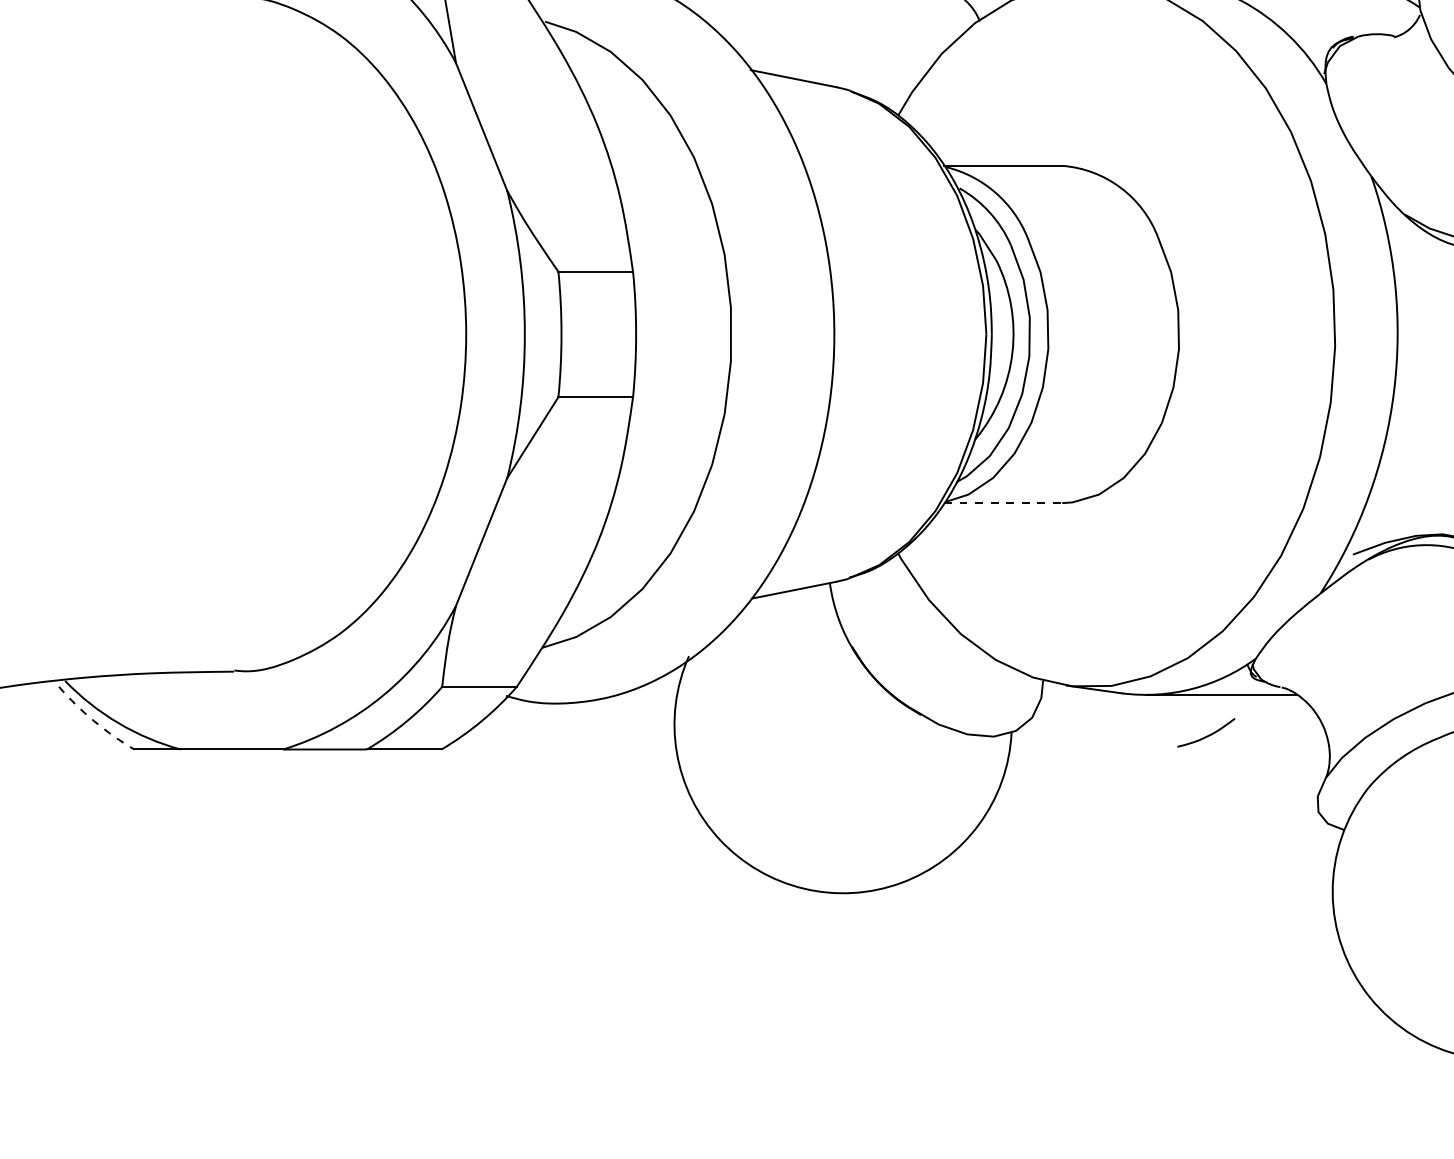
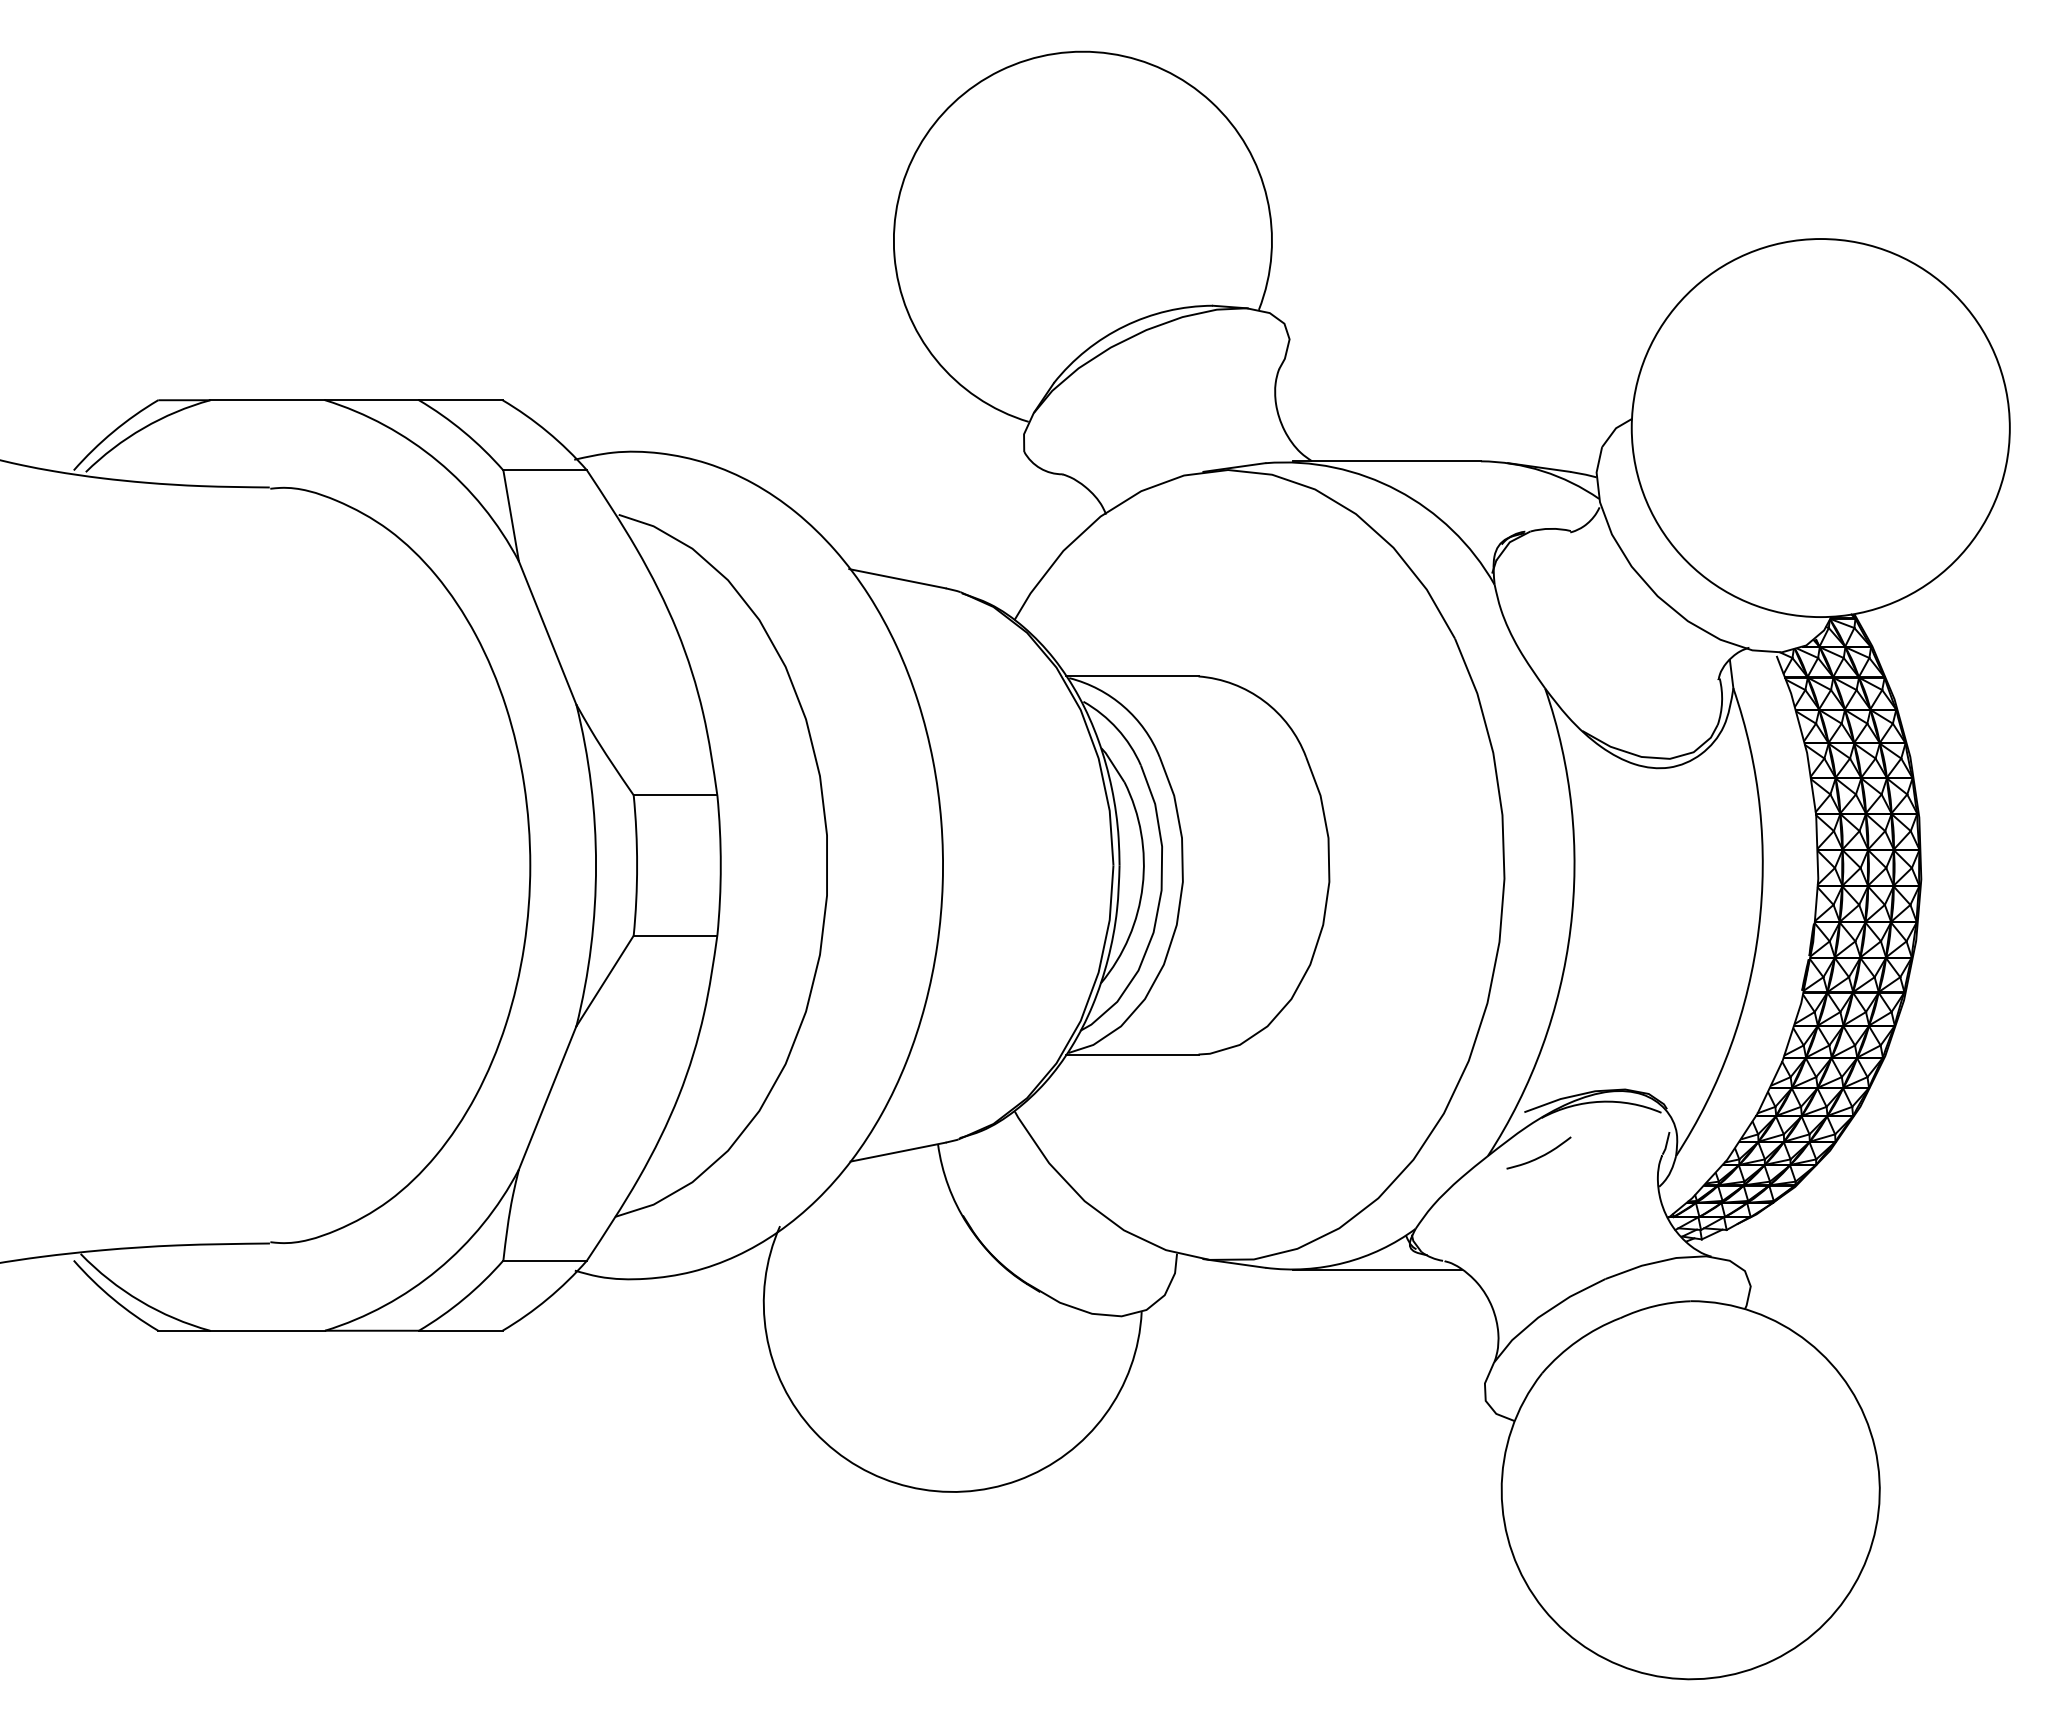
line: (1003, 503) -> (1132, 1054), dashed -> solid
arc: (94, 721) -> (113, 1299), dashed -> solid
curve: (1206, 735) -> (1539, 1156), moved

